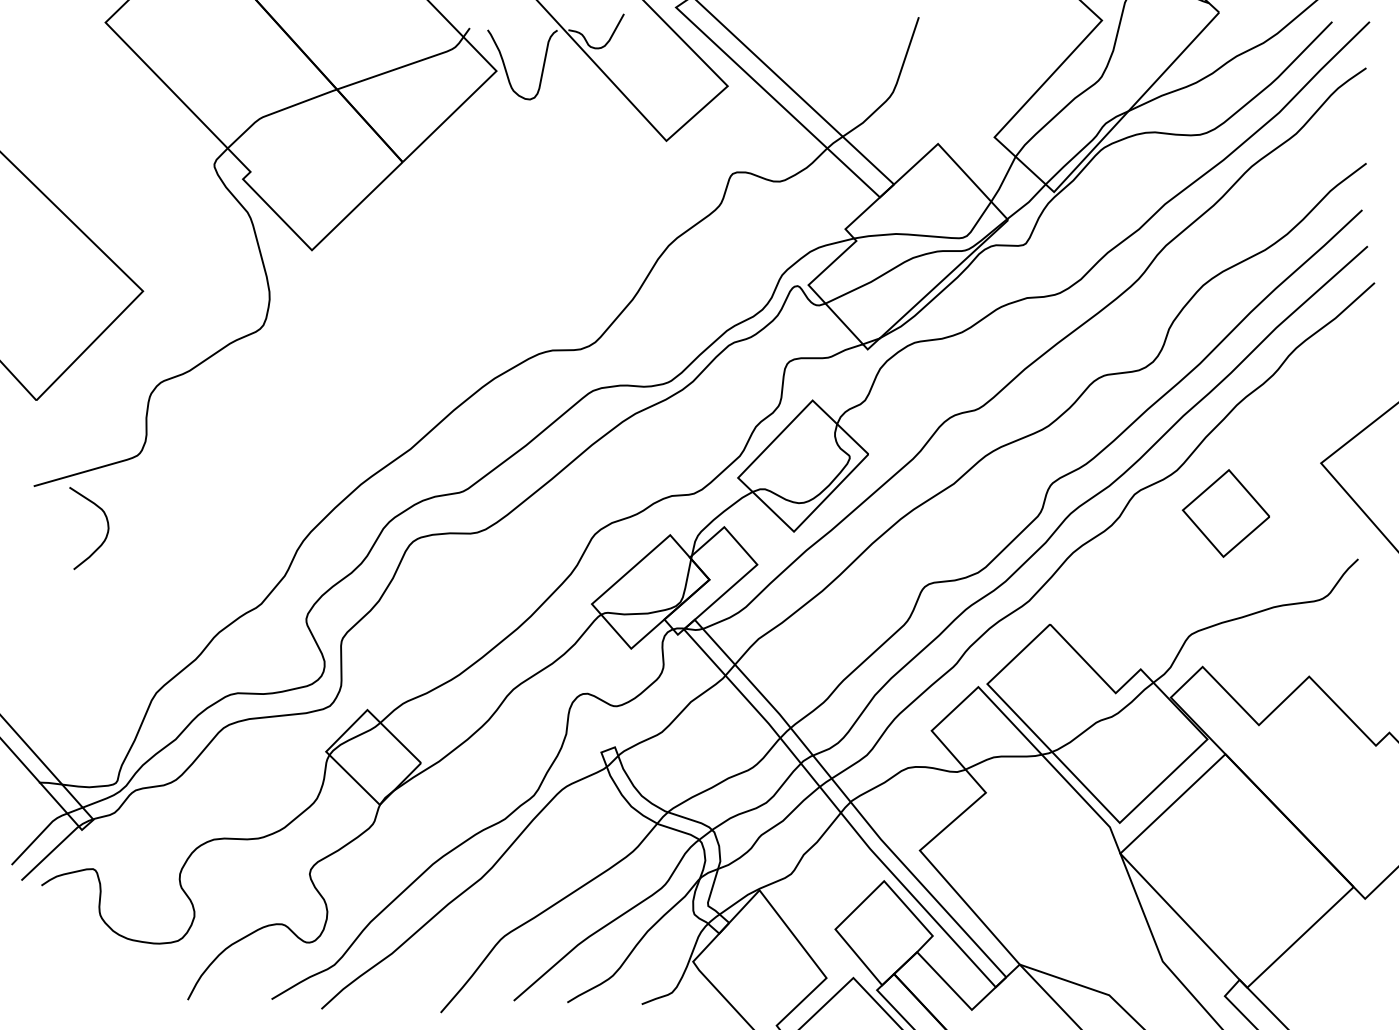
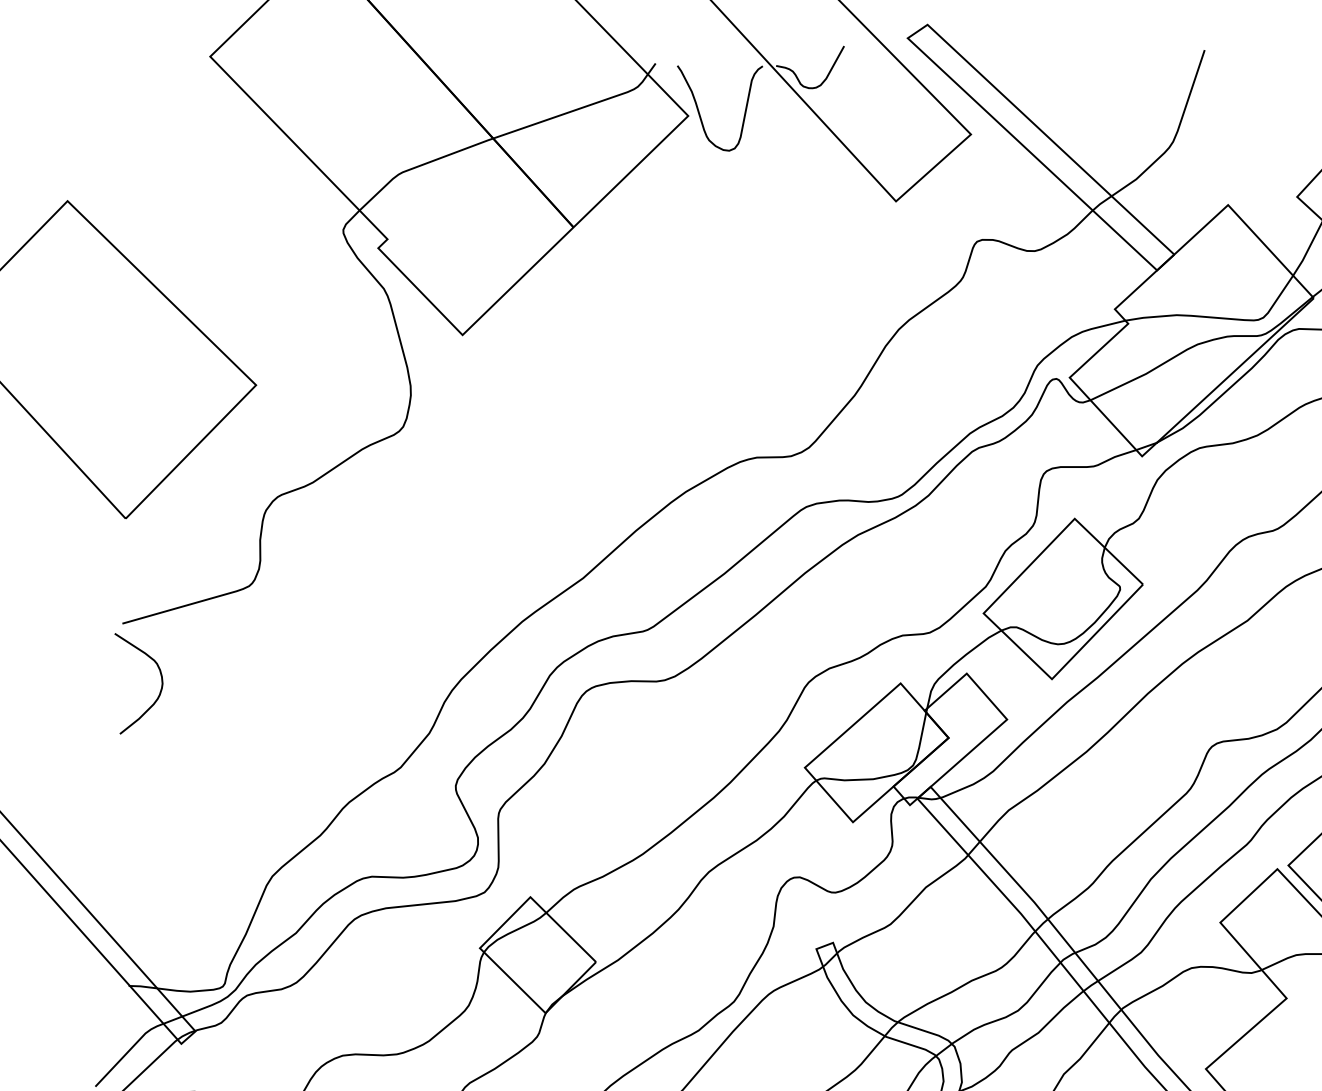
curve: (106, 533) -> (160, 689), moved

